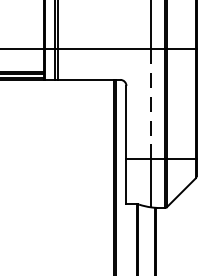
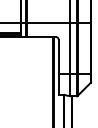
line: (151, 104) -> (70, 48), dashed -> solid

